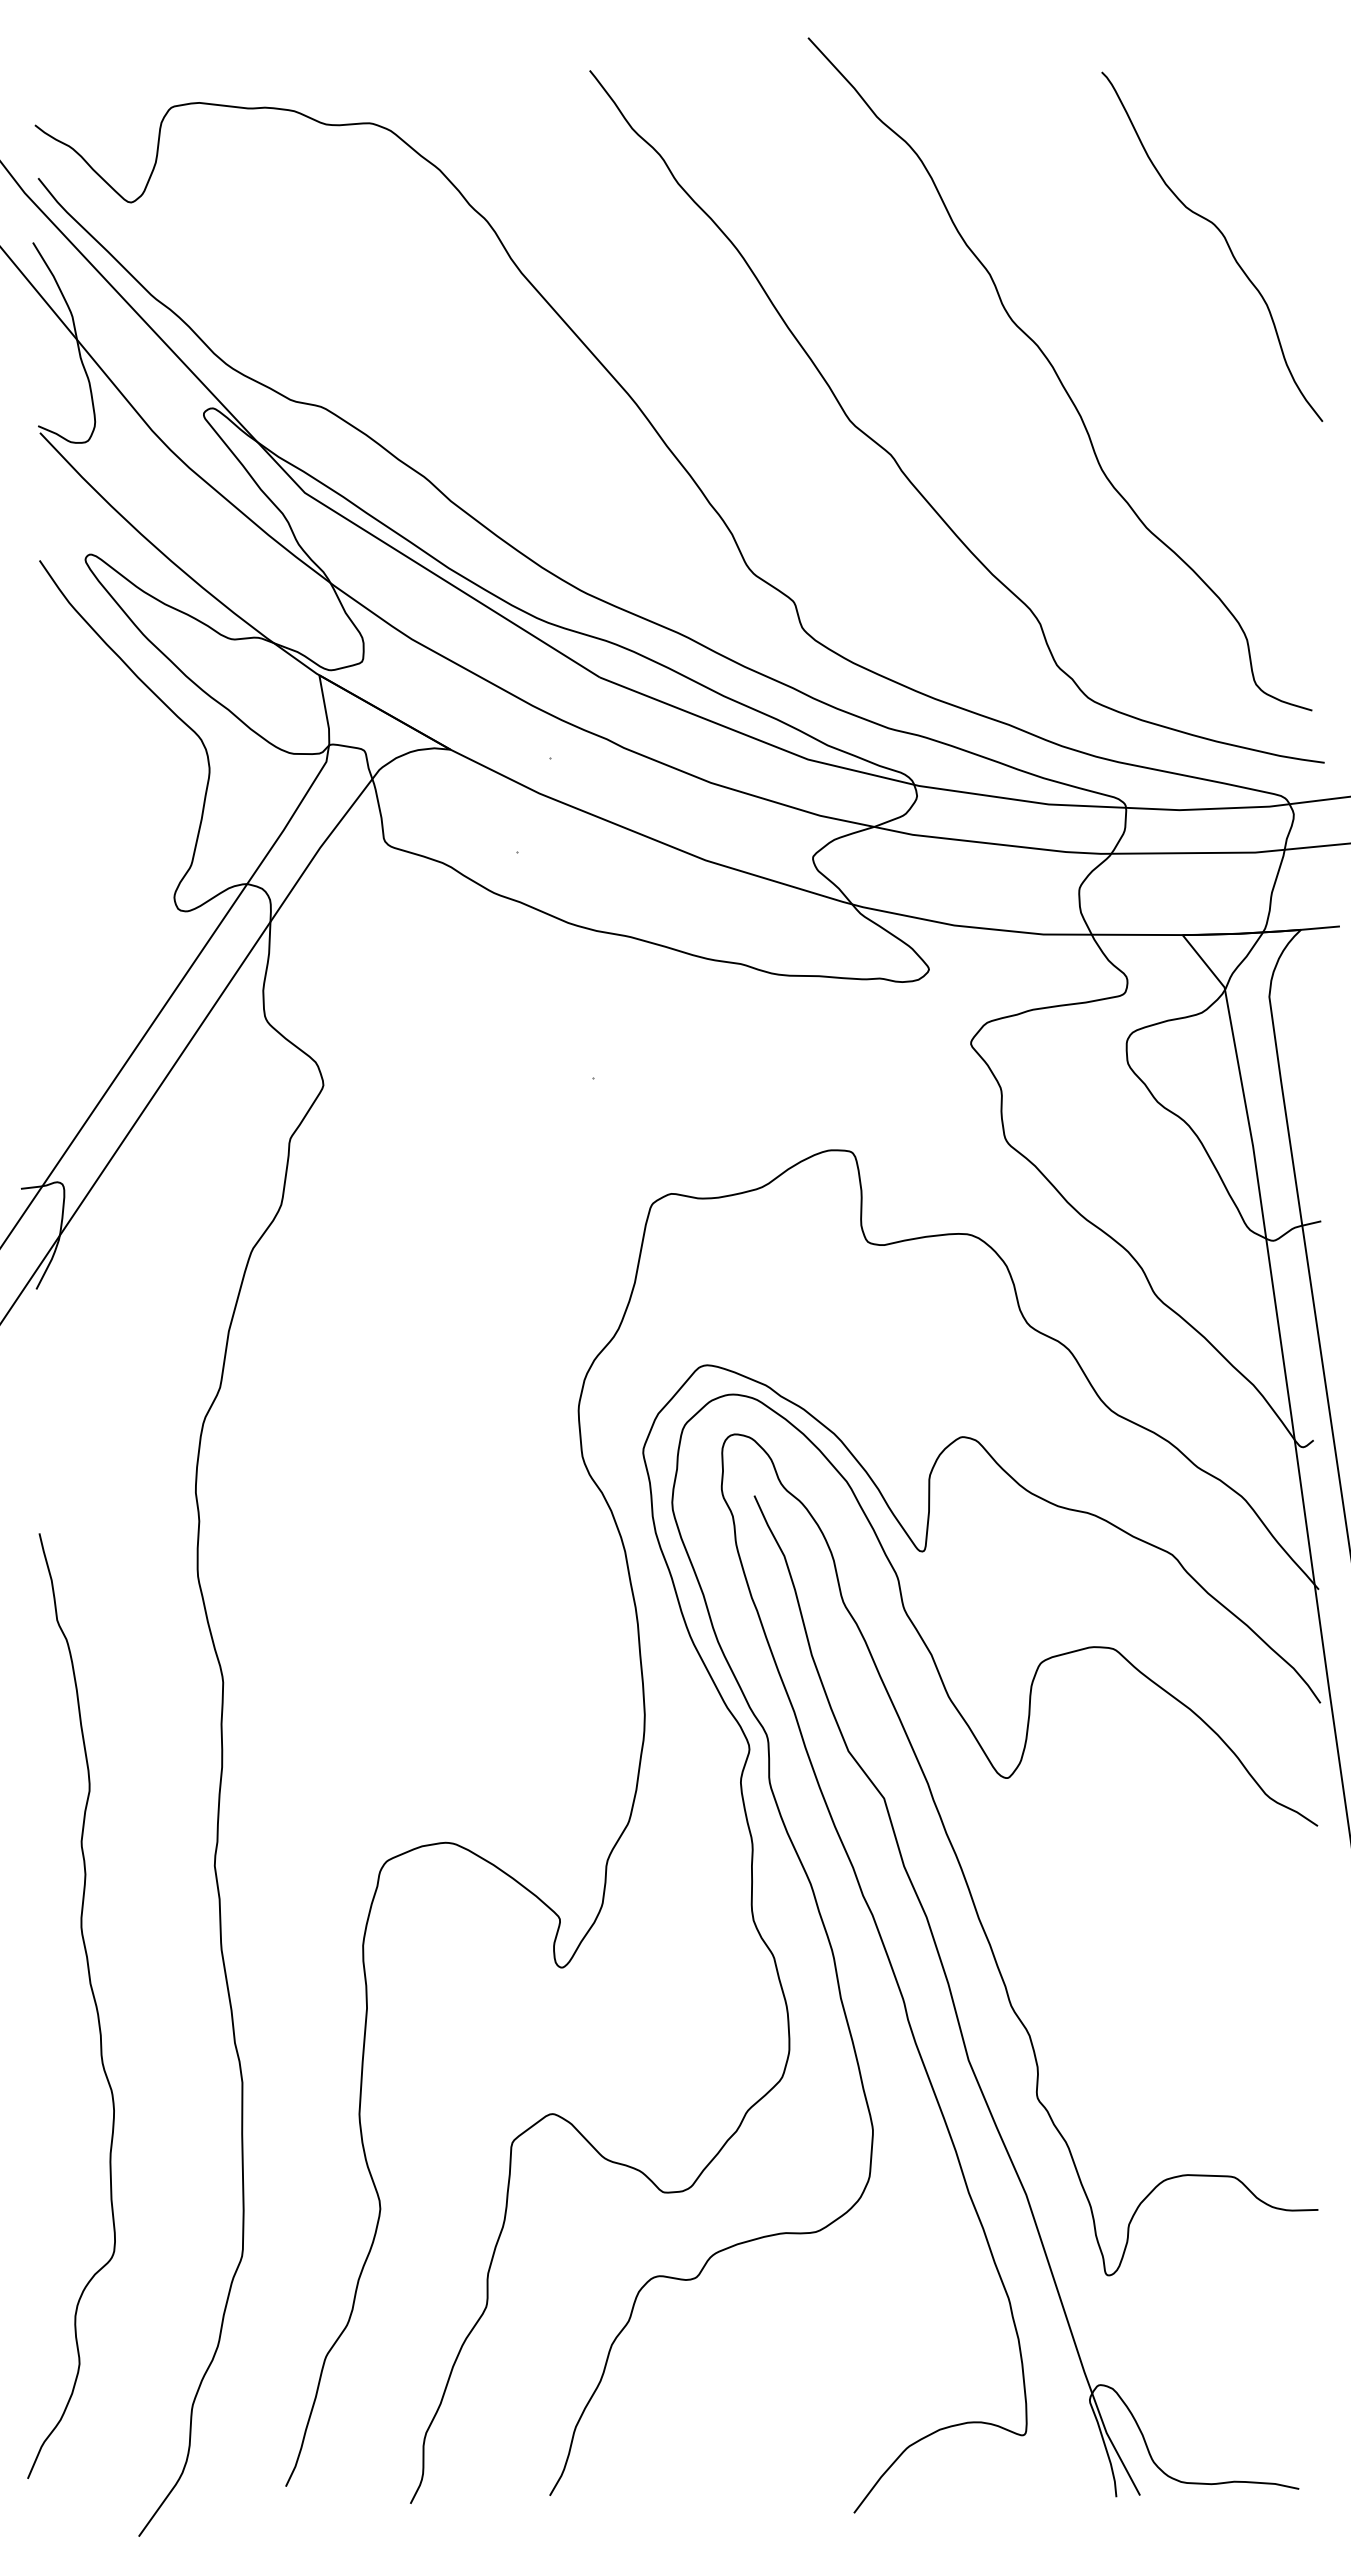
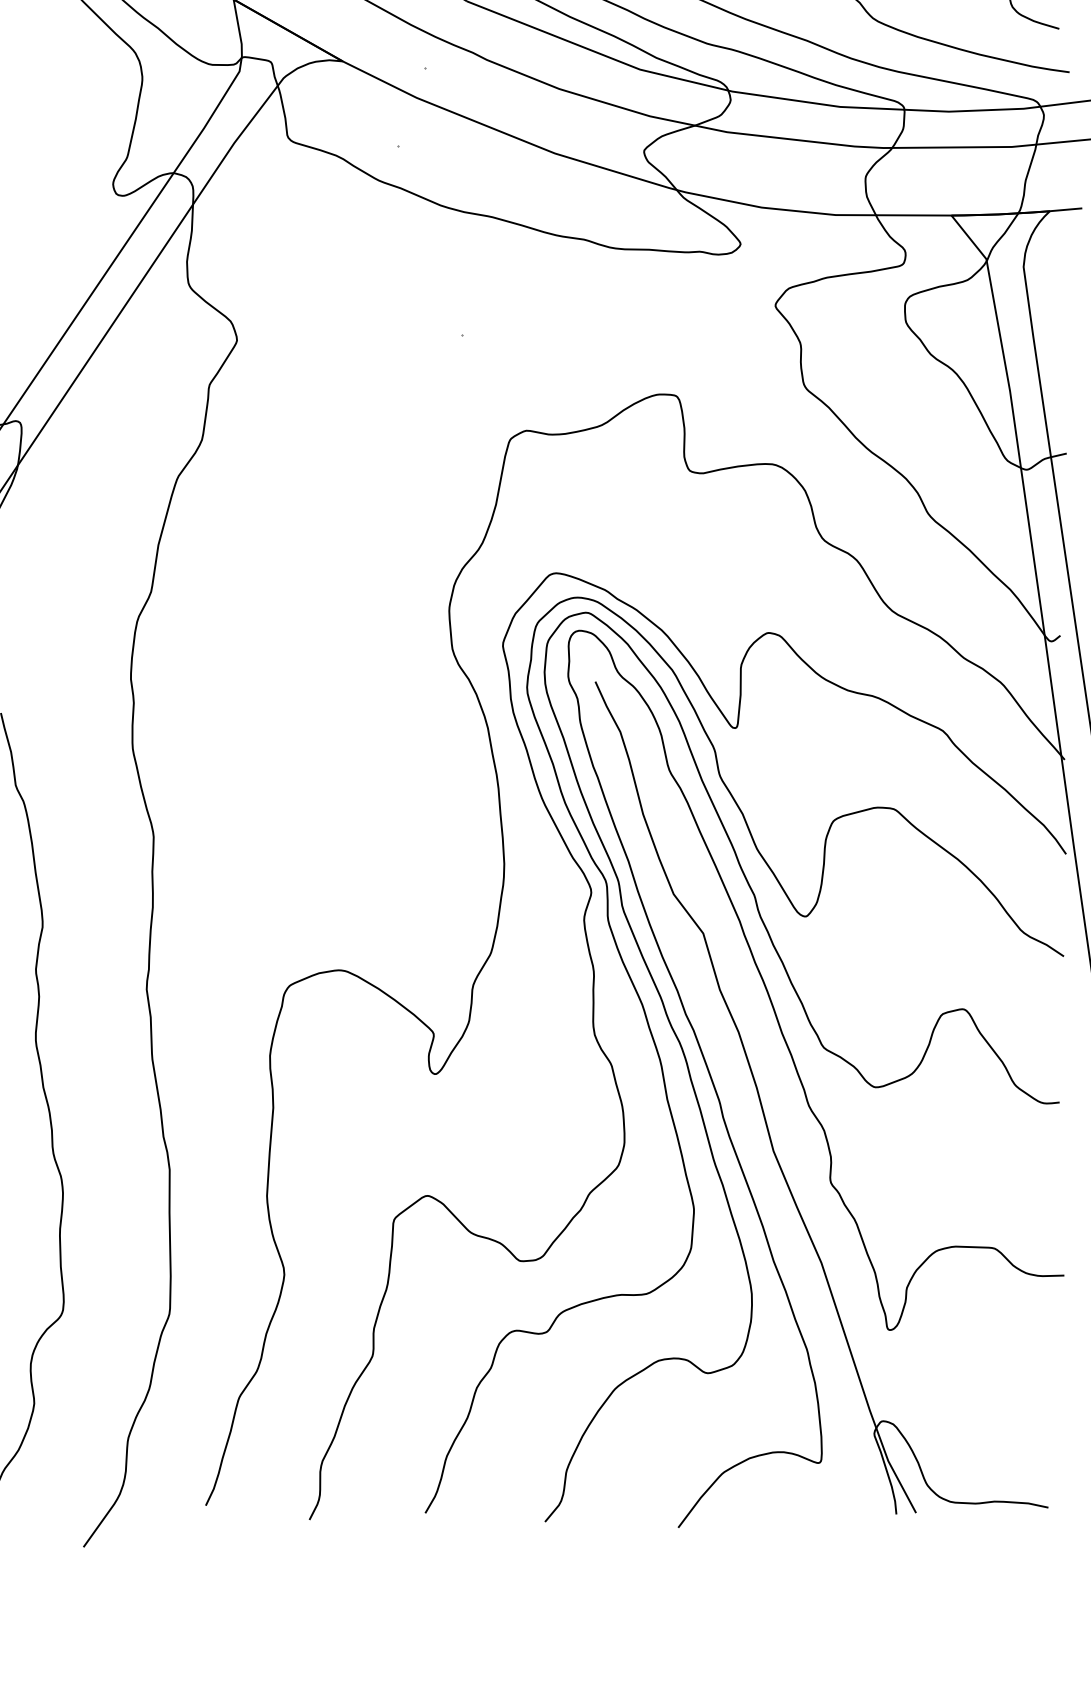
curve: (1027, 1935) -> (822, 1047), added

